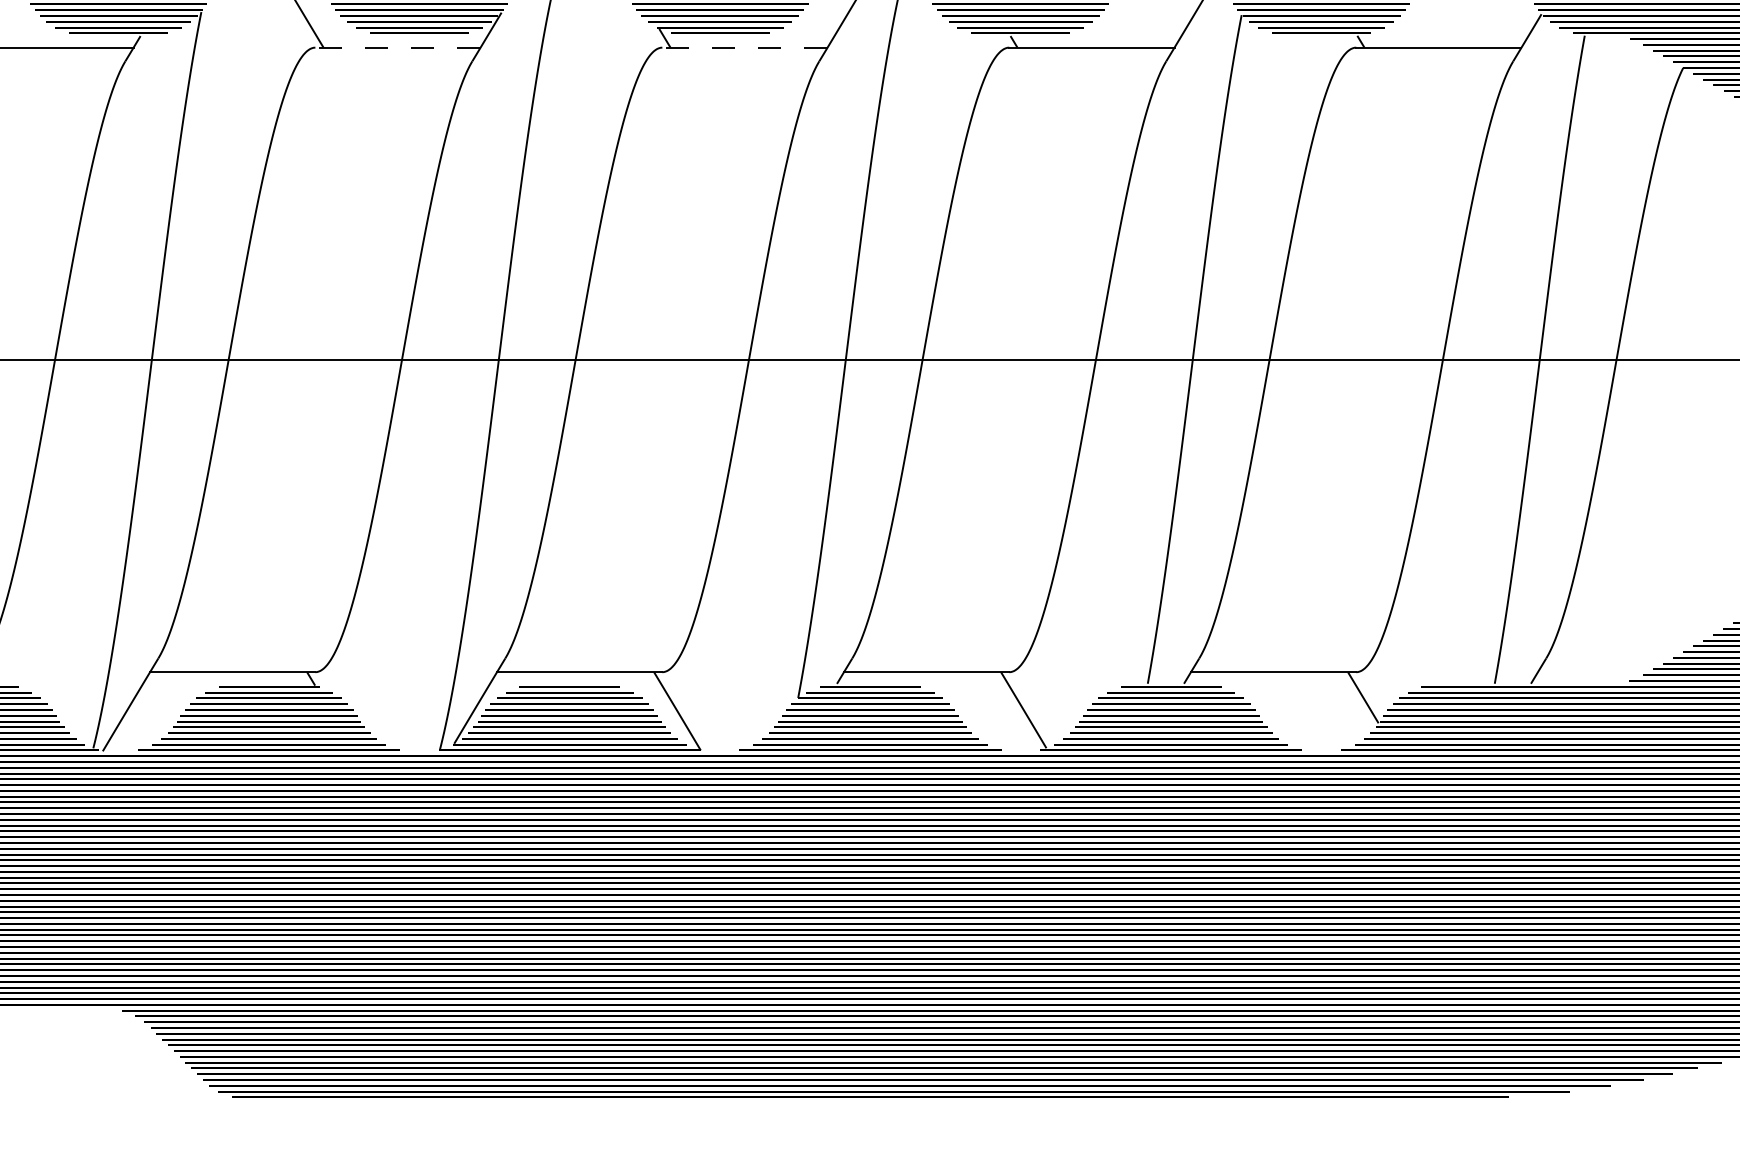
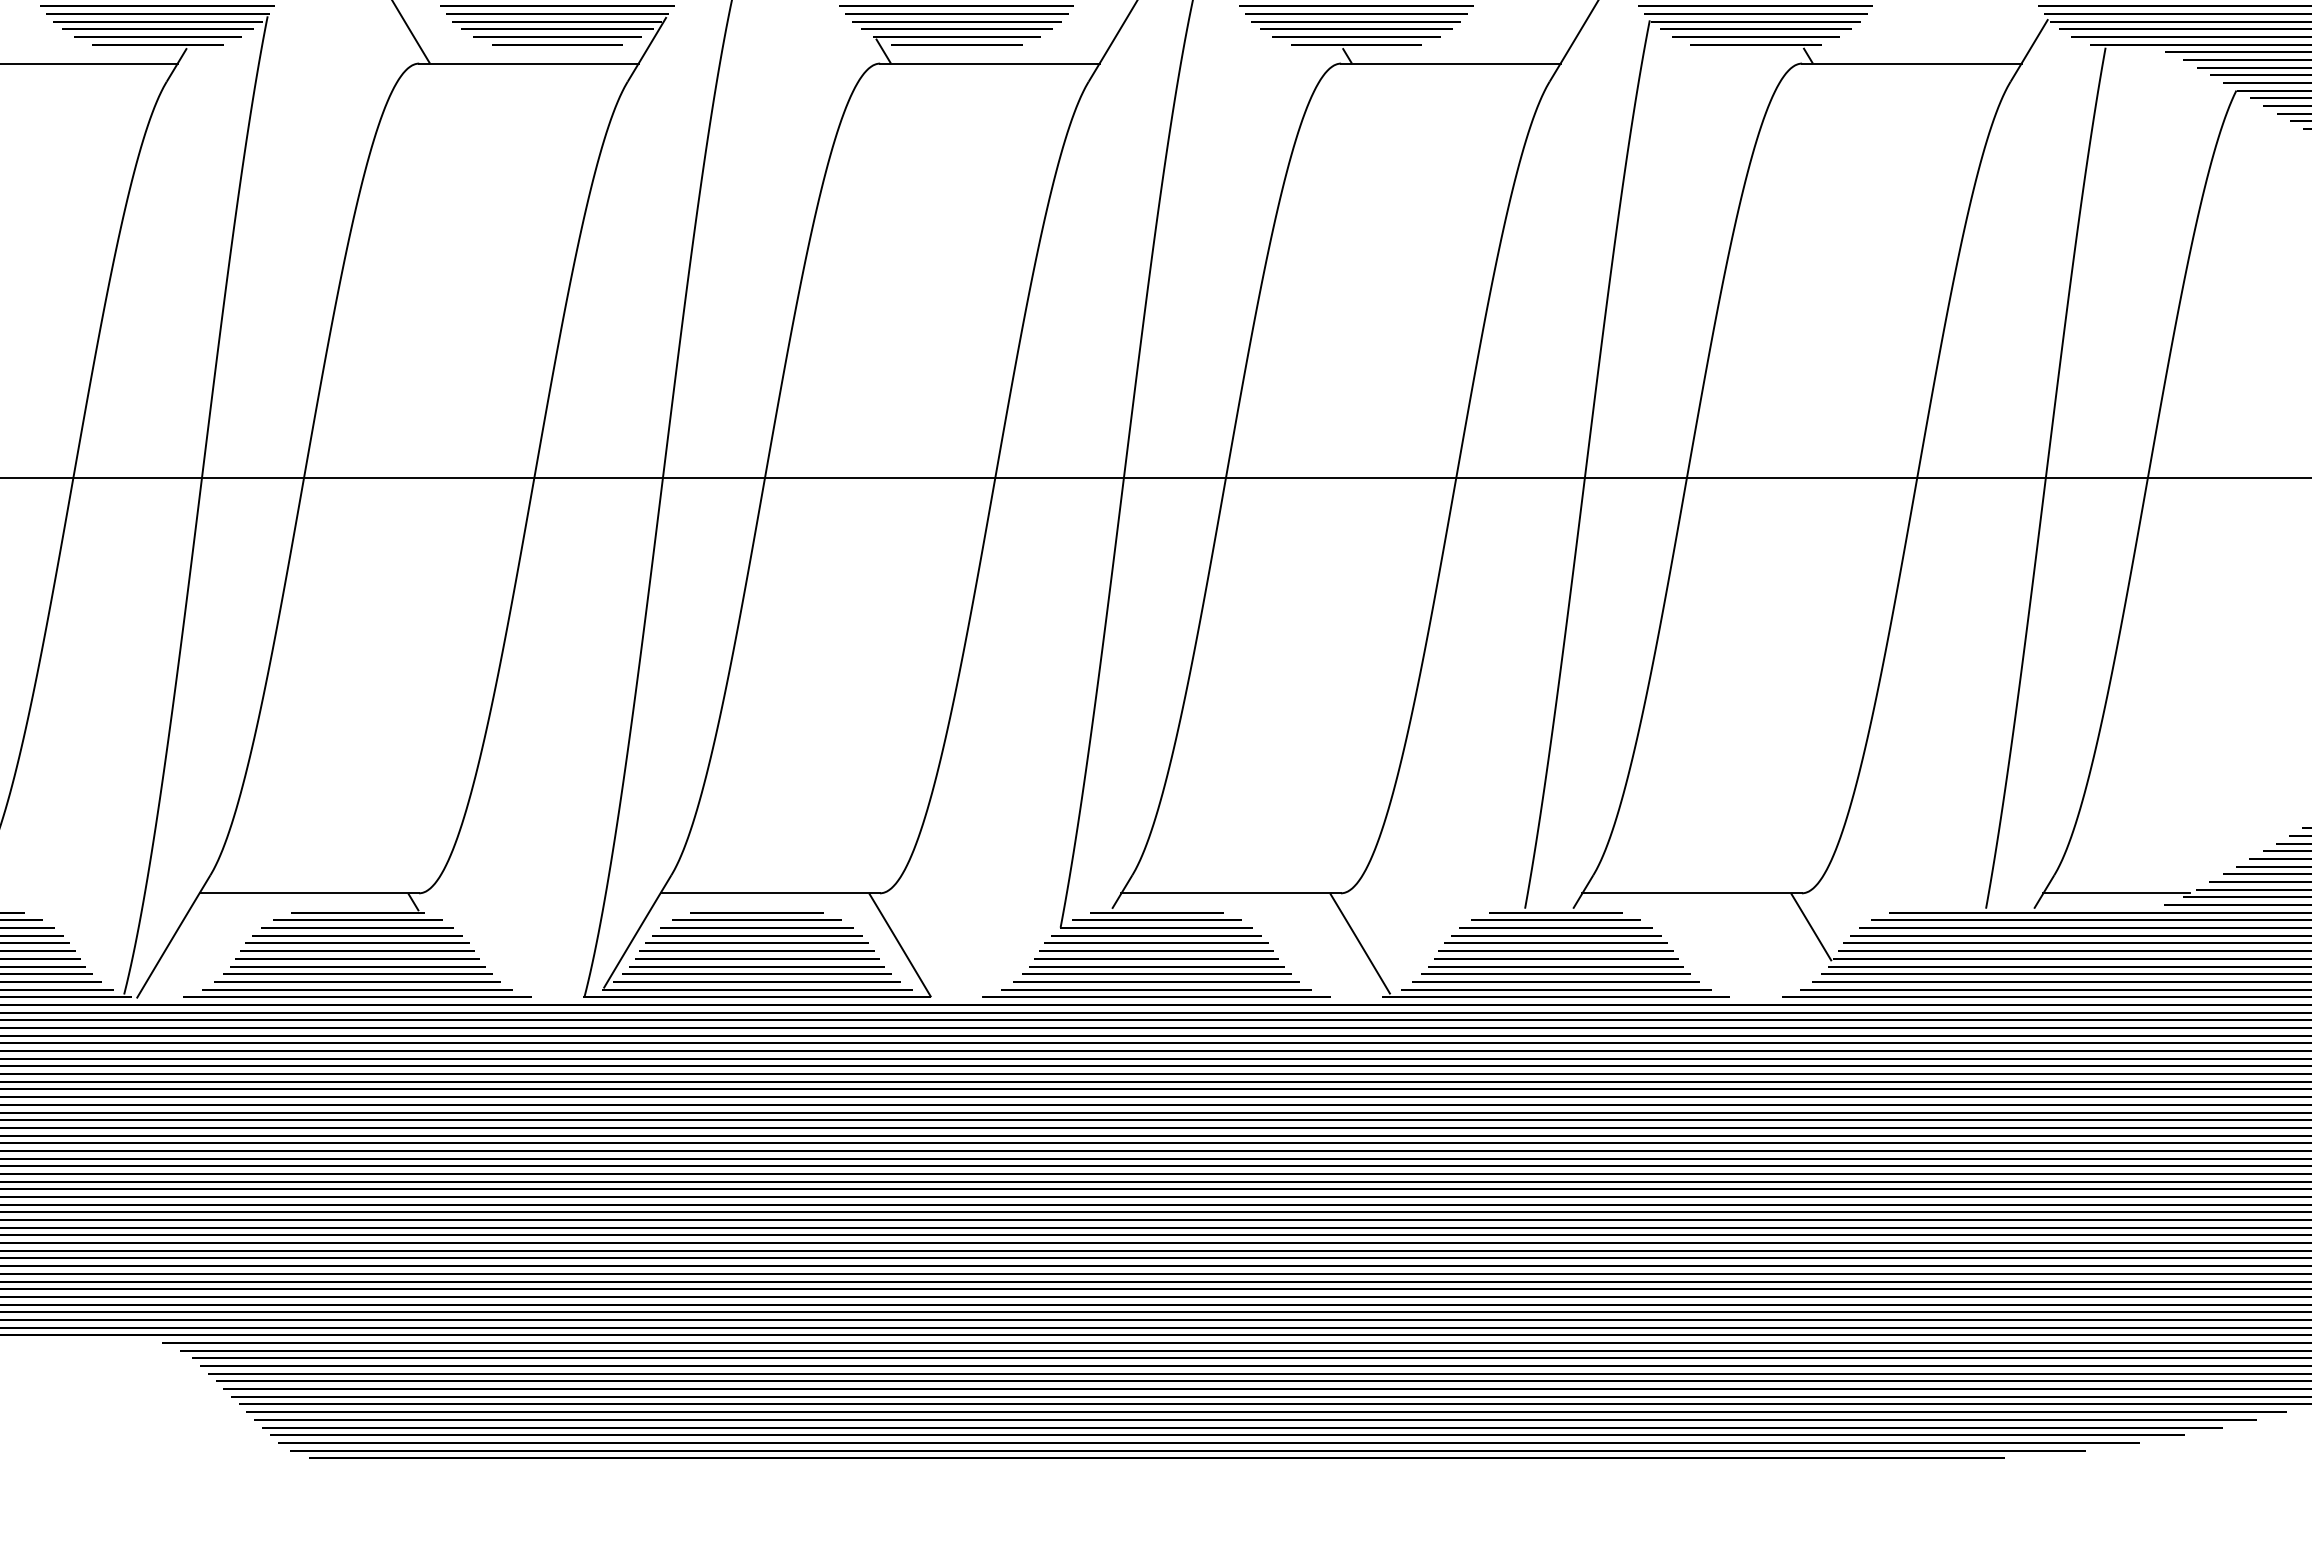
line: (397, 47) -> (528, 63), dashed -> solid
line: (744, 47) -> (989, 63), dashed -> solid
line: (1592, 672) -> (2116, 893), added

